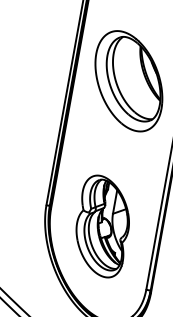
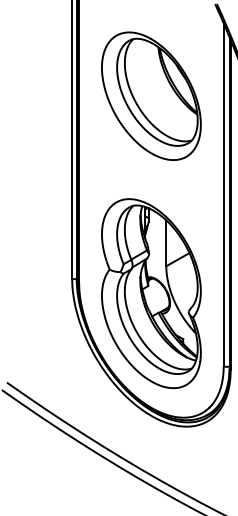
part: (102, 226) -> (151, 293), size x1.43

